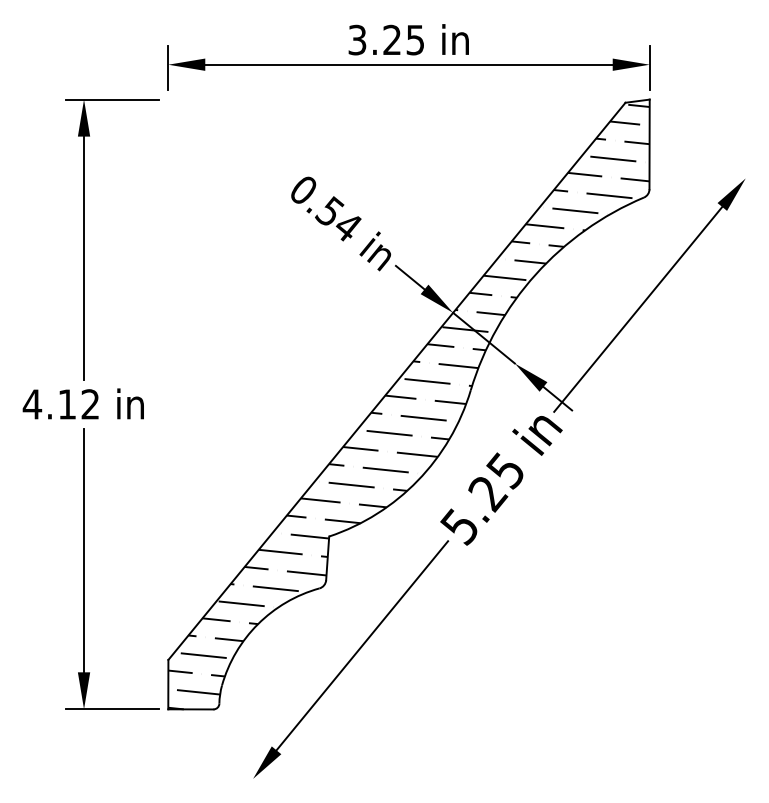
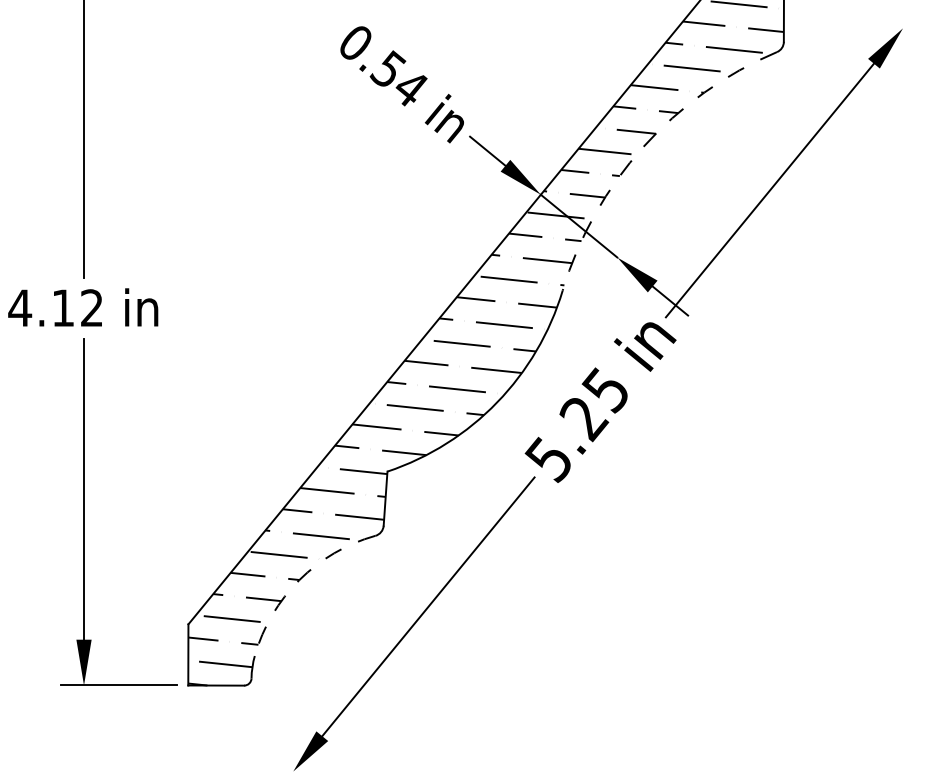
arc: (535, 274) -> (642, 147), solid -> dashed
arc: (258, 624) -> (299, 580), solid -> dashed

